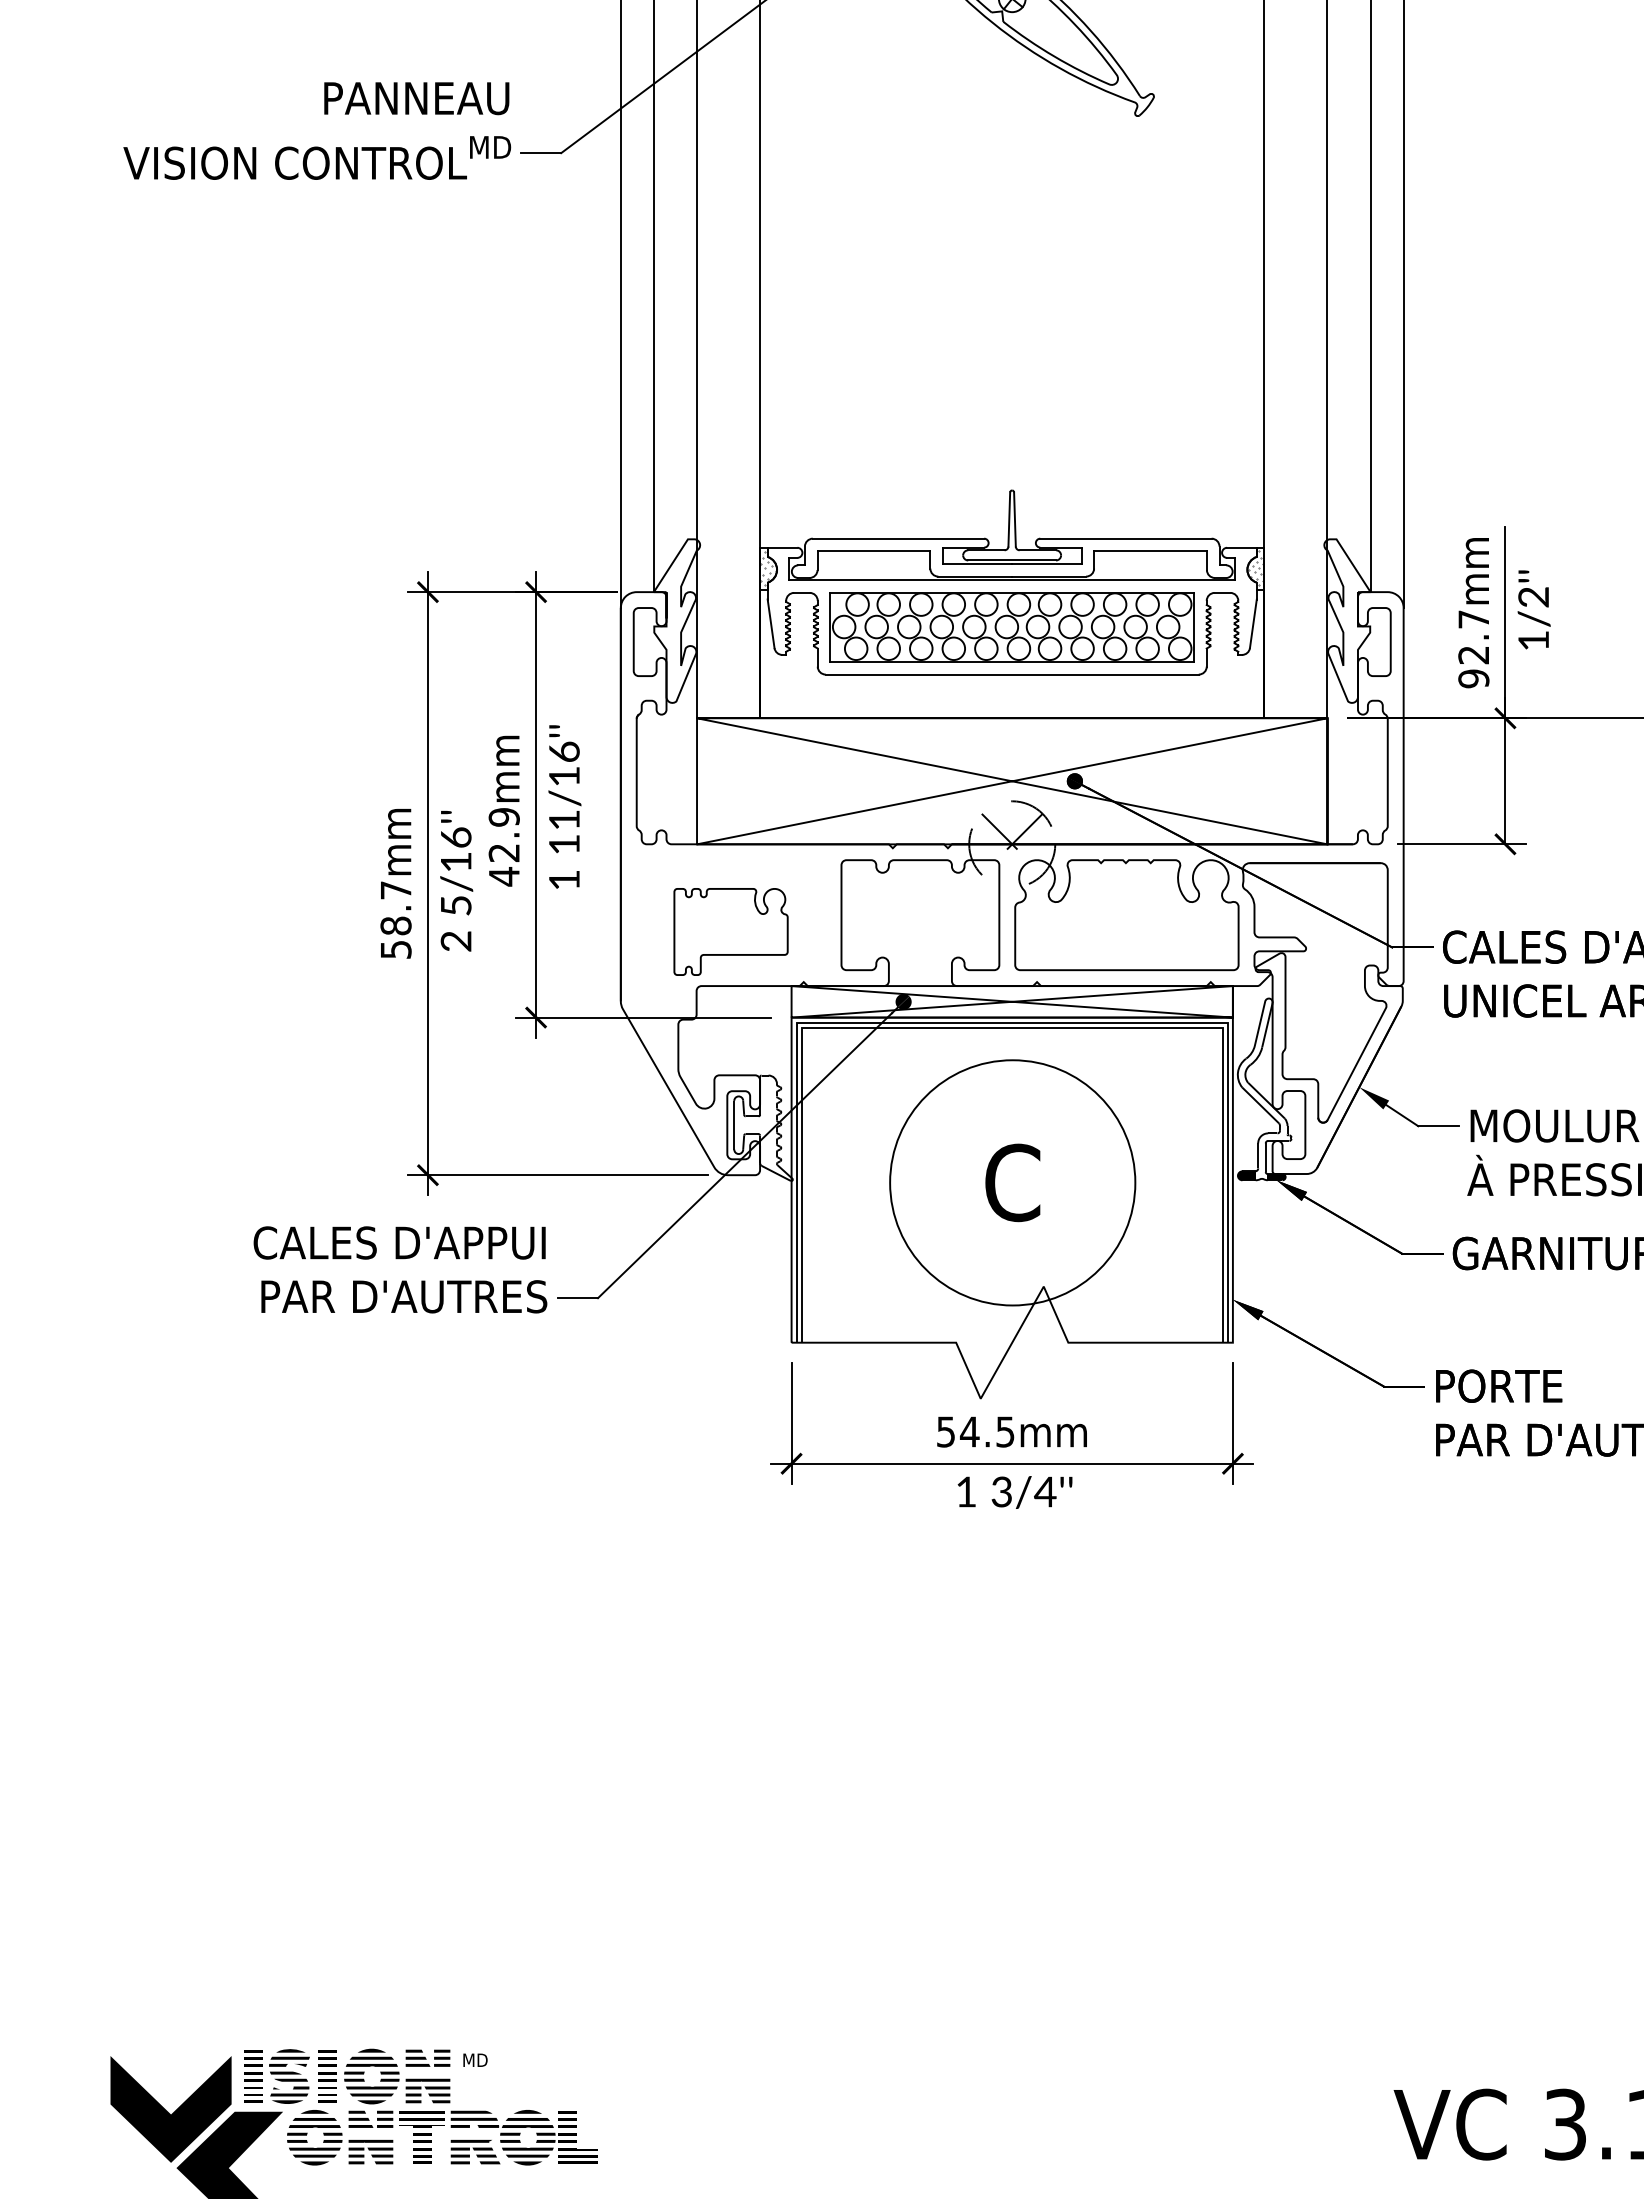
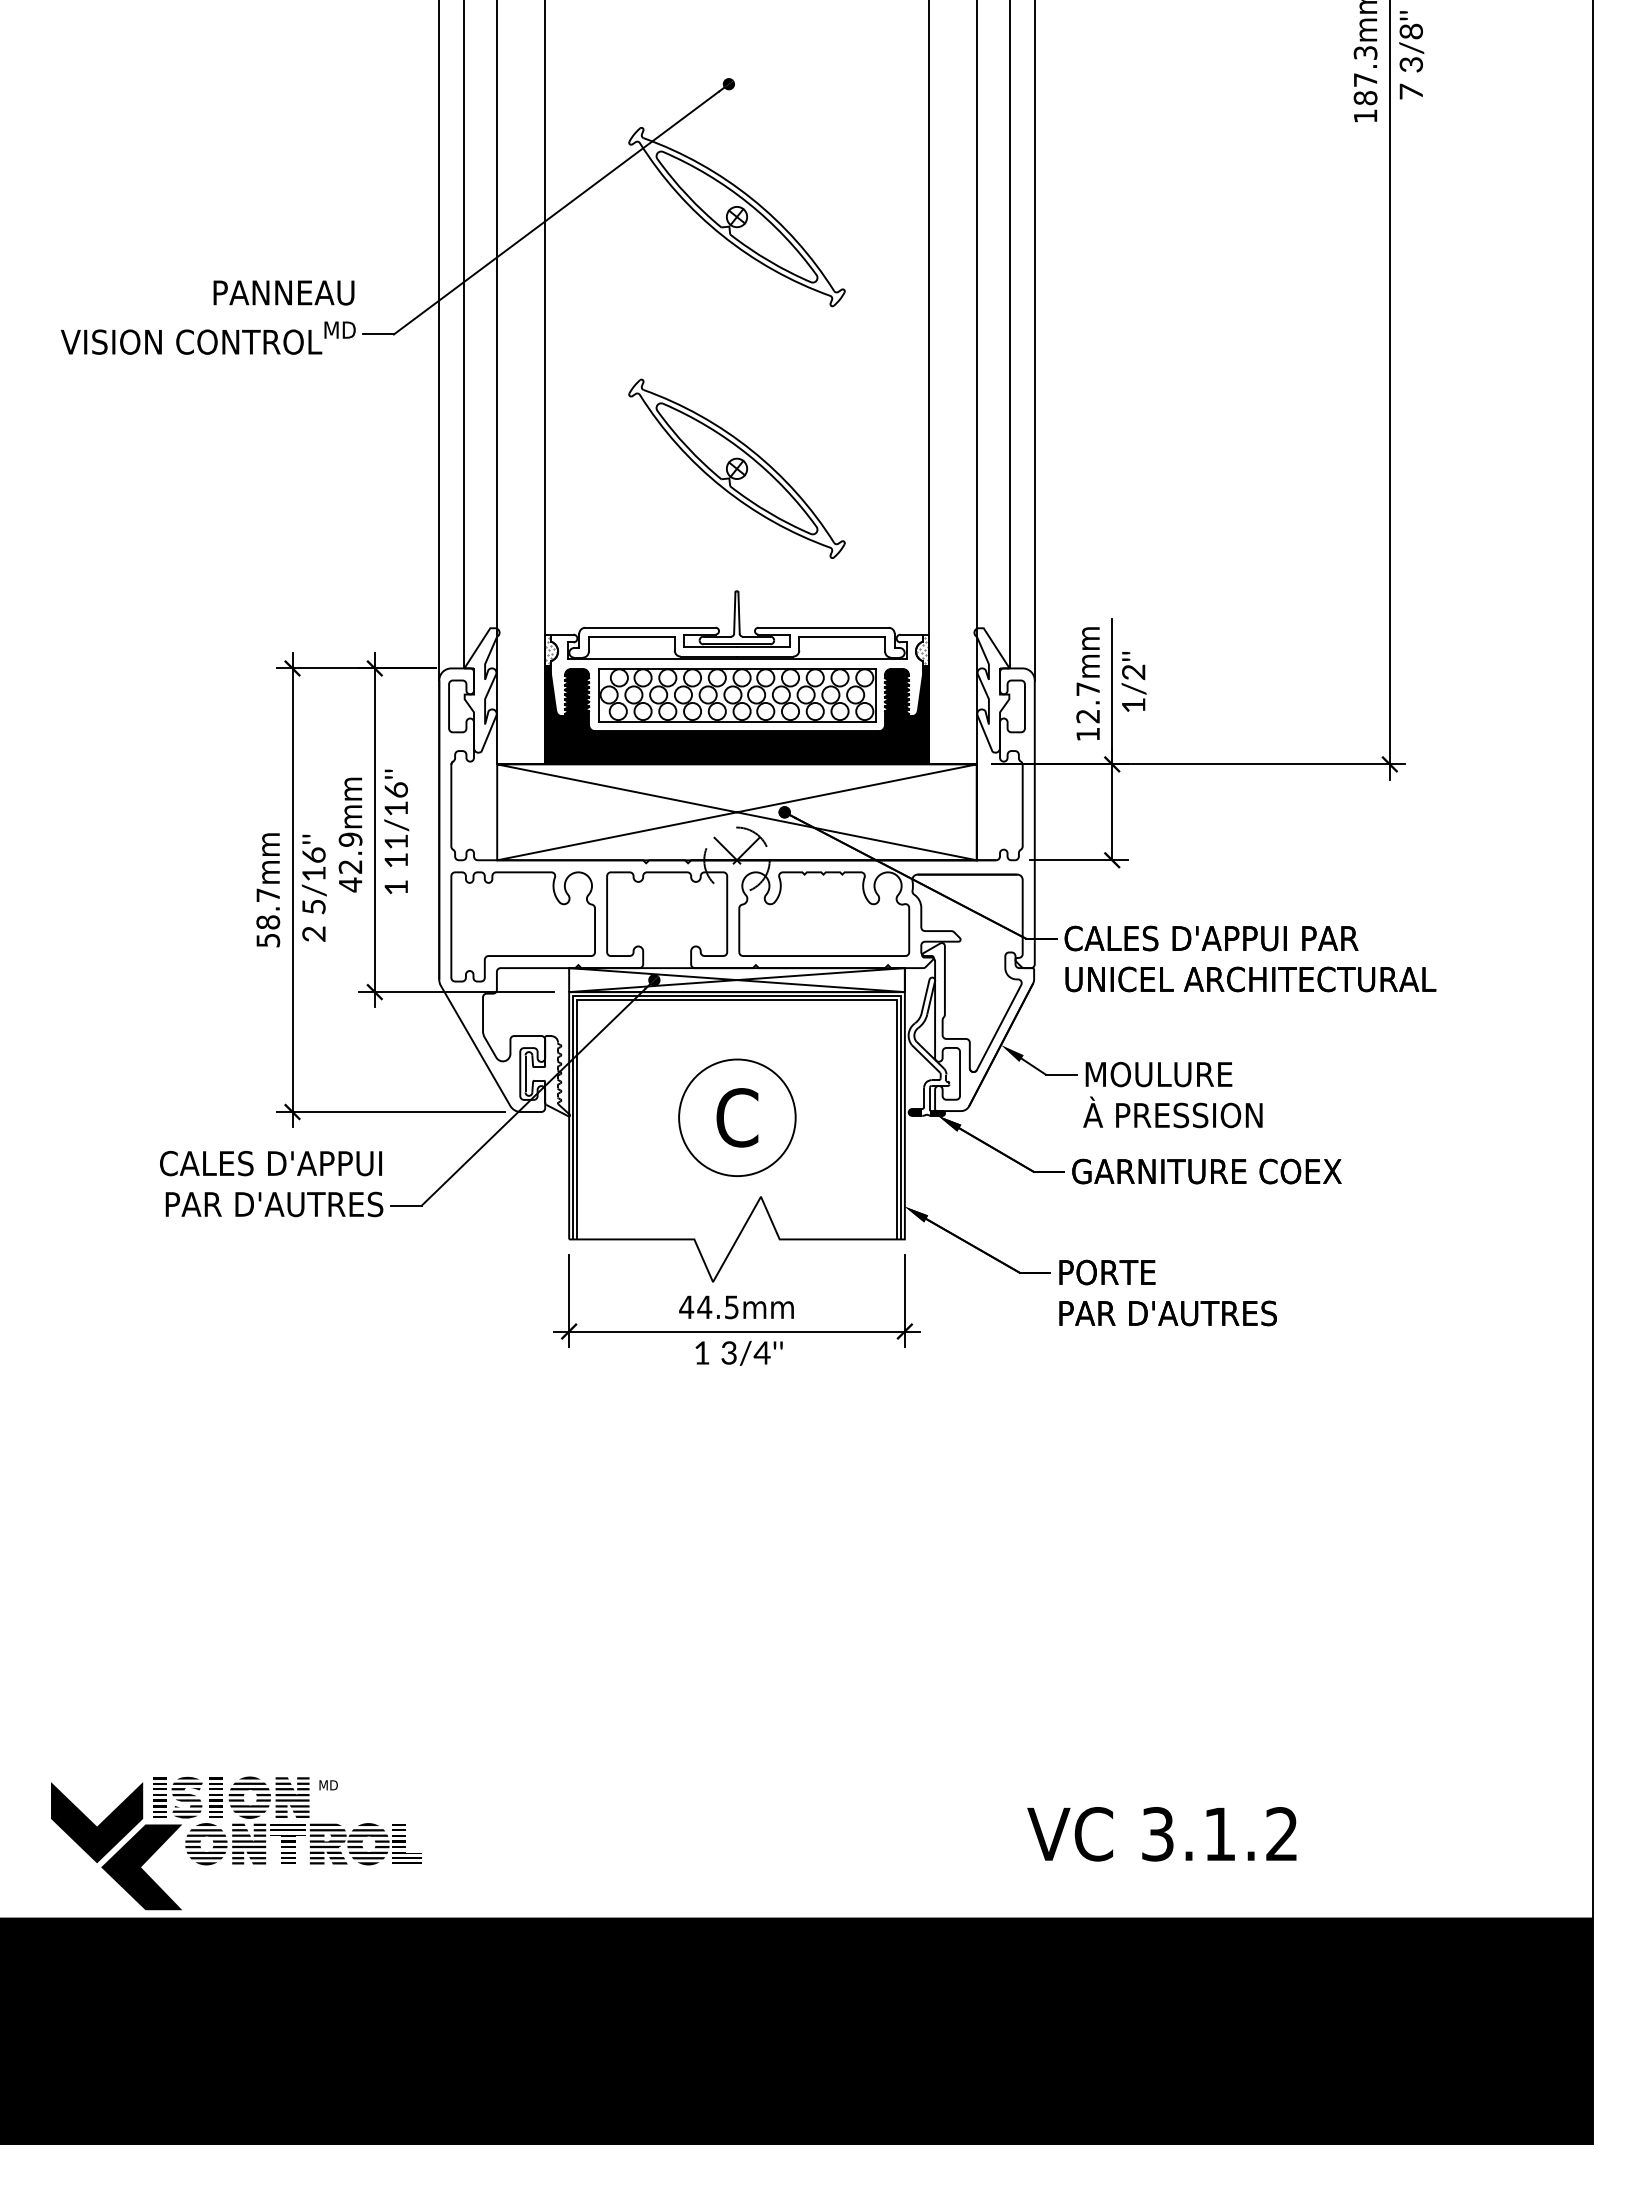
part: (1011, 329) -> (736, 468), added
fill: (1011, 654) -> (736, 715), added
text: (1474, 678) -> (1088, 734), 92.7mm -> 12.7mm
part: (730, 931) -> (522, 926), size x1.67
circle: (1012, 1182) -> (737, 1117), size x0.62
text: (945, 1432) -> (686, 1307), 54.5mm -> 44.5mm
fill: (427, 2072) -> (292, 1794), added
fill: (371, 2134) -> (249, 1841), added
fill: (473, 2134) -> (327, 1841), added

